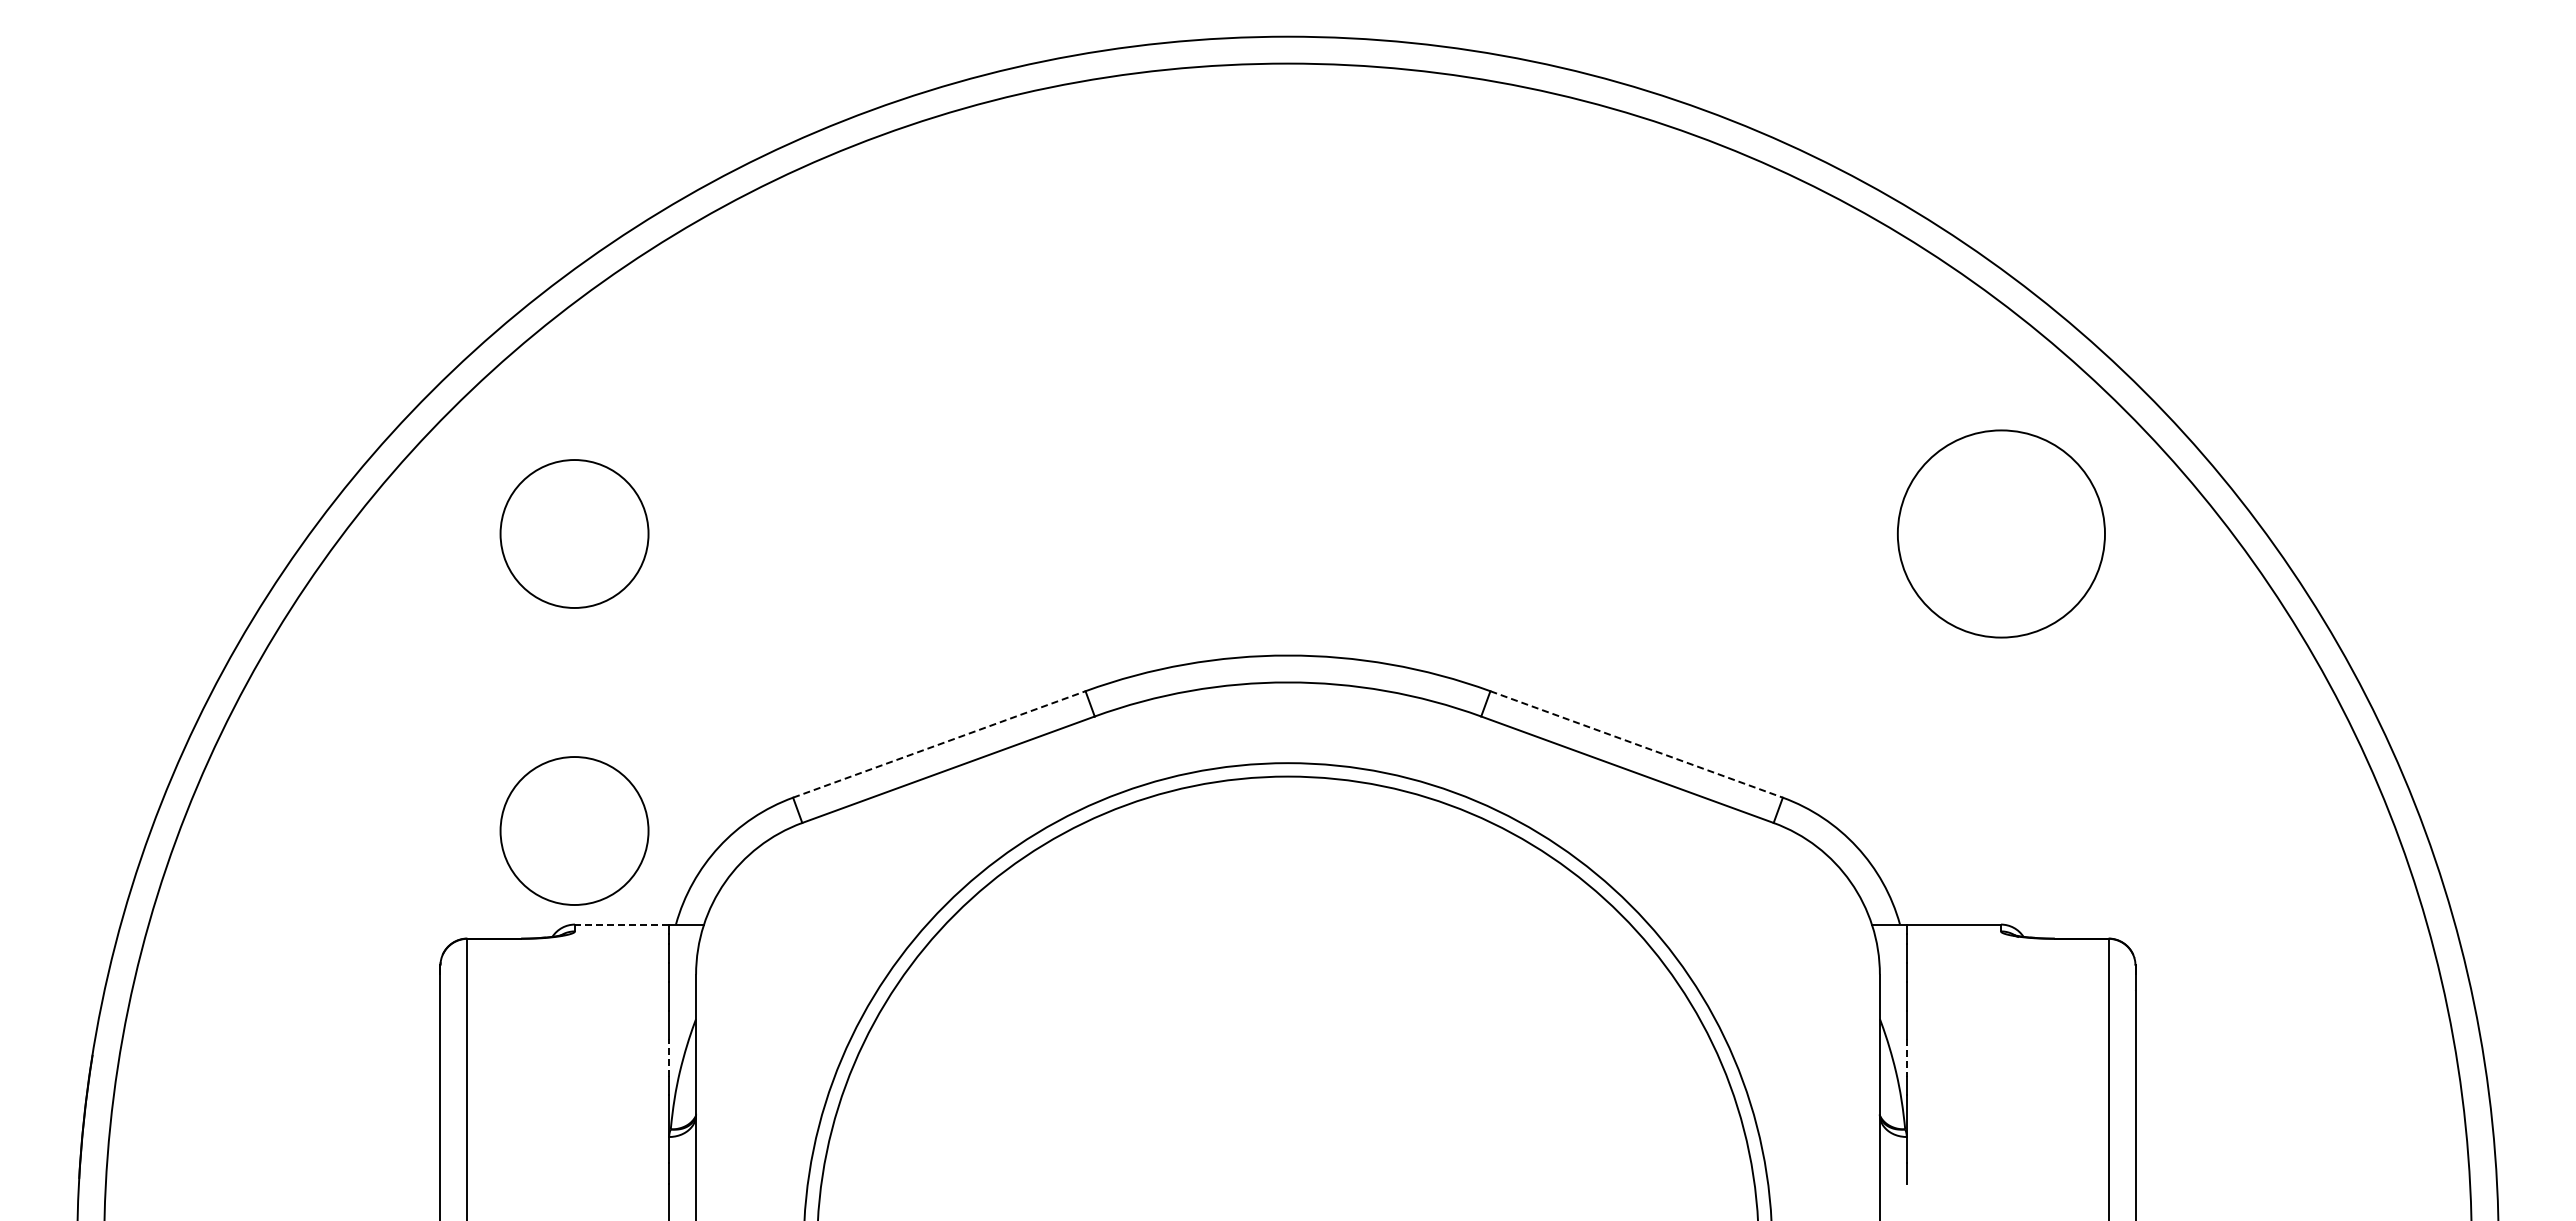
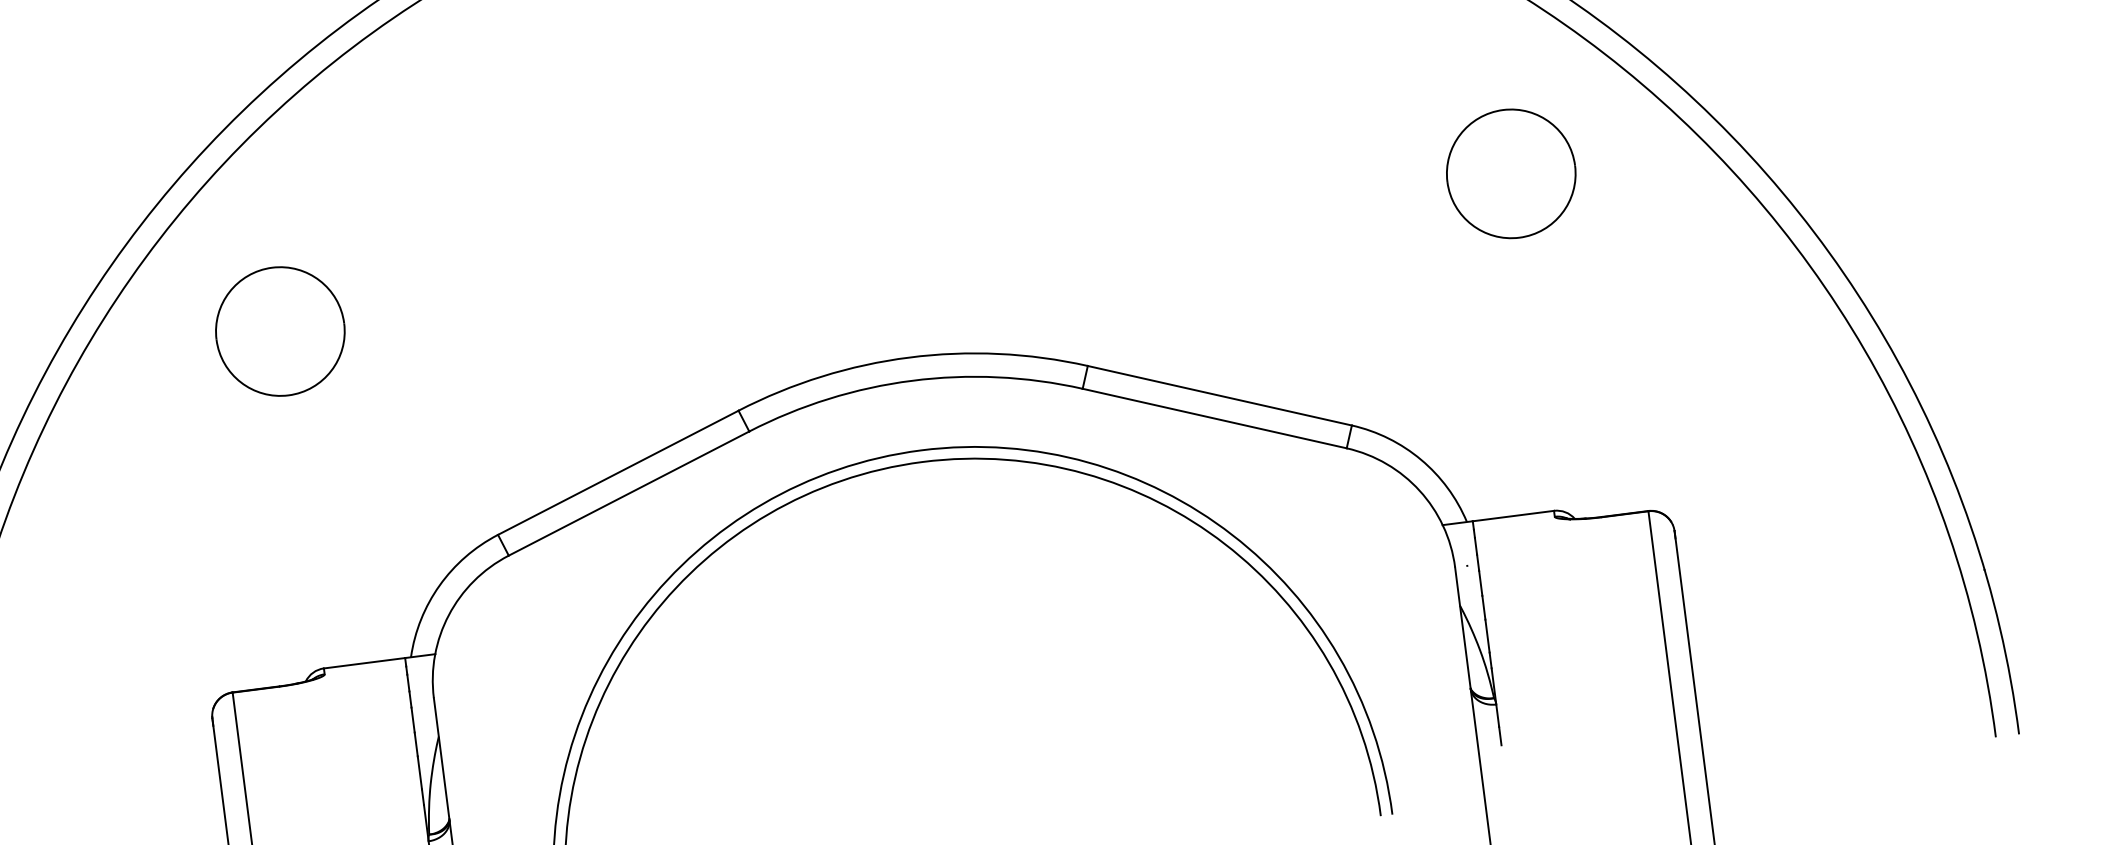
part: (2001, 533) -> (1511, 173), size x0.71
line: (939, 744) -> (618, 472), dashed -> solid
line: (1636, 744) -> (1219, 395), dashed -> solid
part: (574, 830) -> (313, 587), removed
line: (621, 924) -> (364, 663), dashed -> solid
line: (669, 1057) -> (420, 772), dashed -> solid
line: (1906, 1058) -> (1487, 636), dashed -> solid

